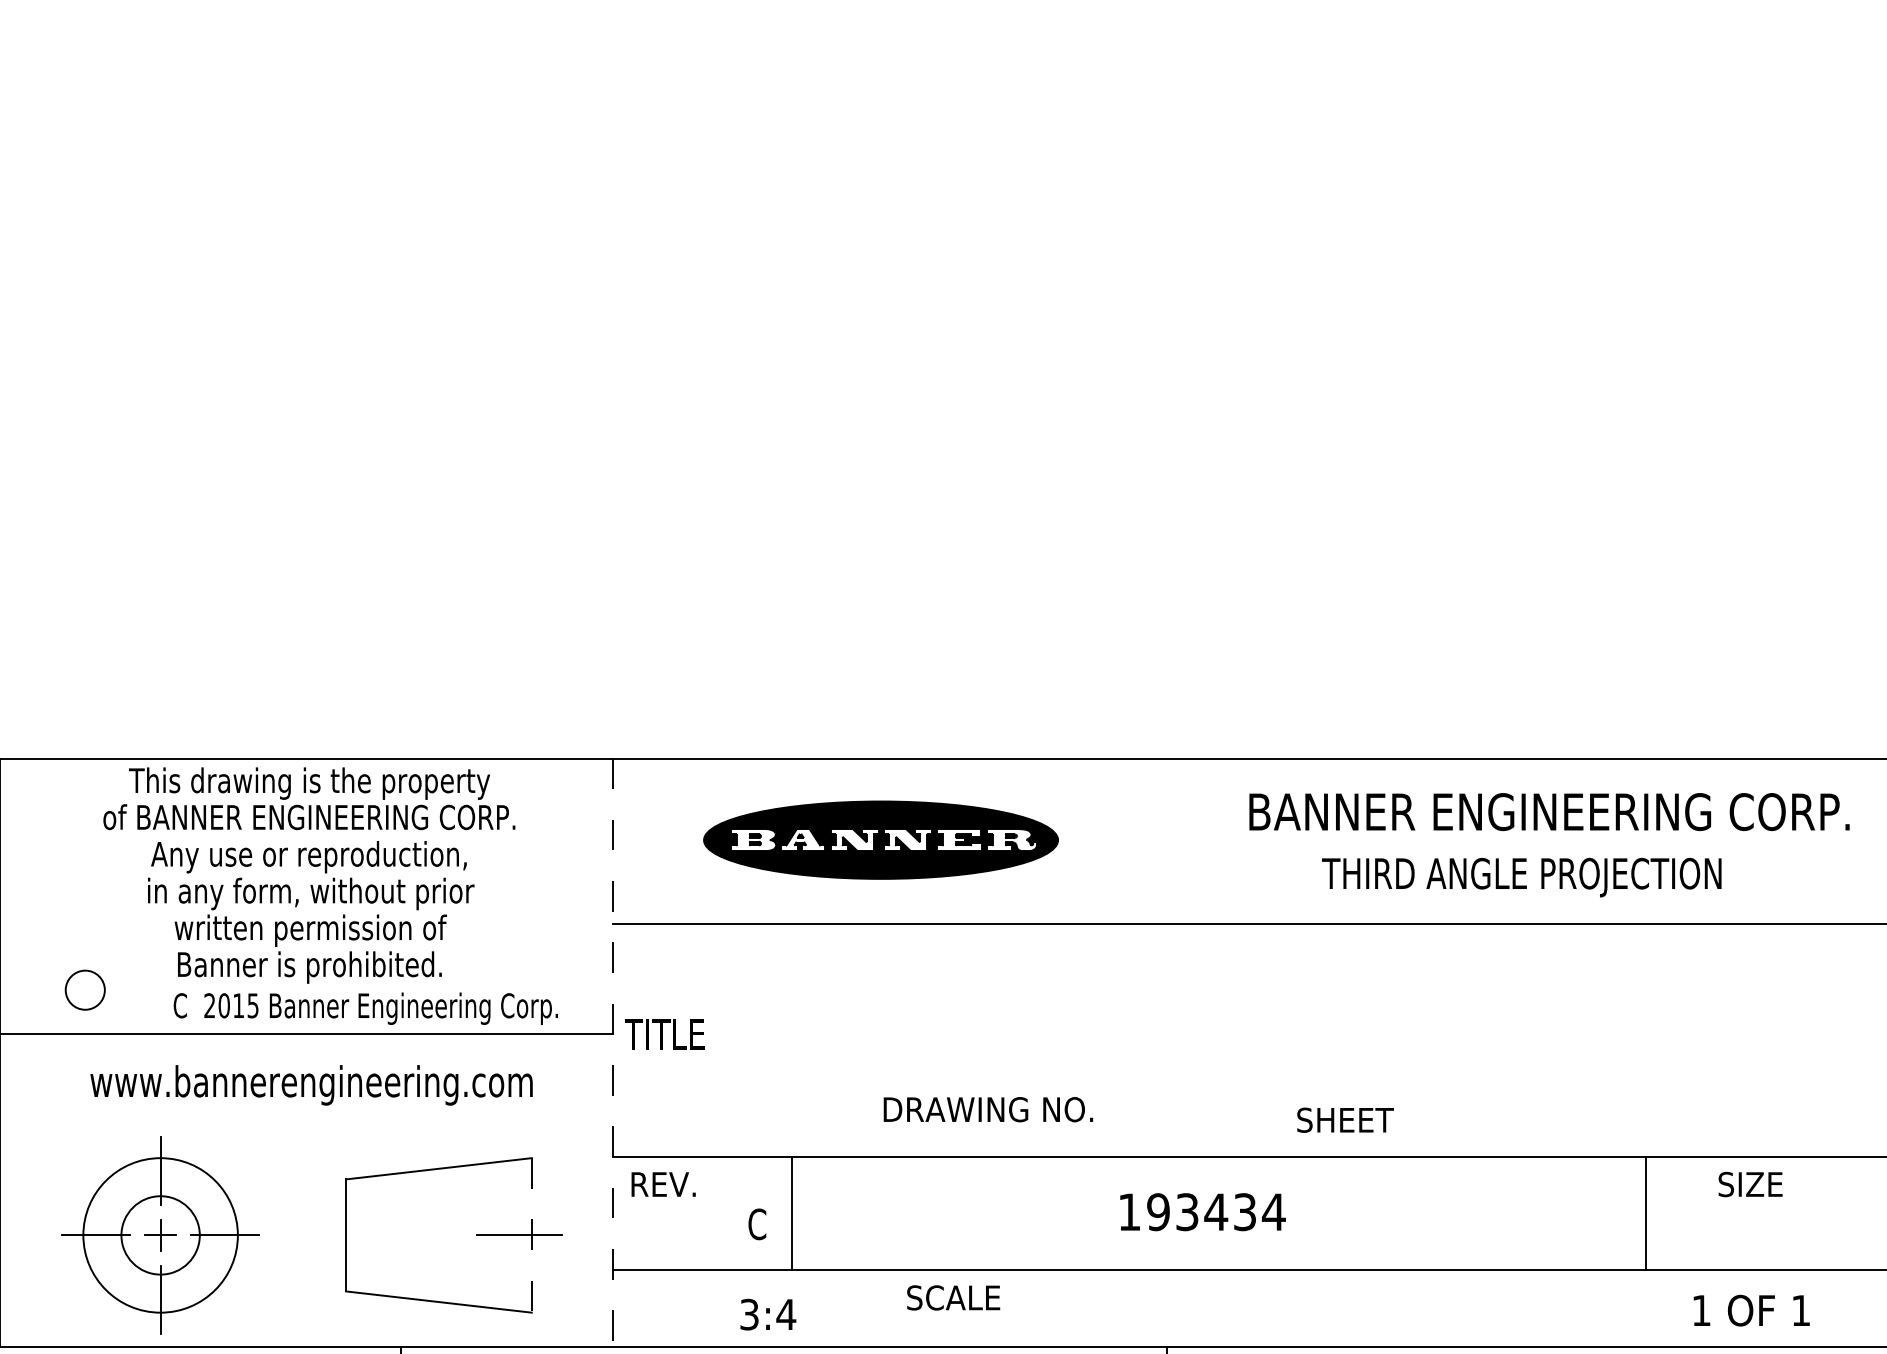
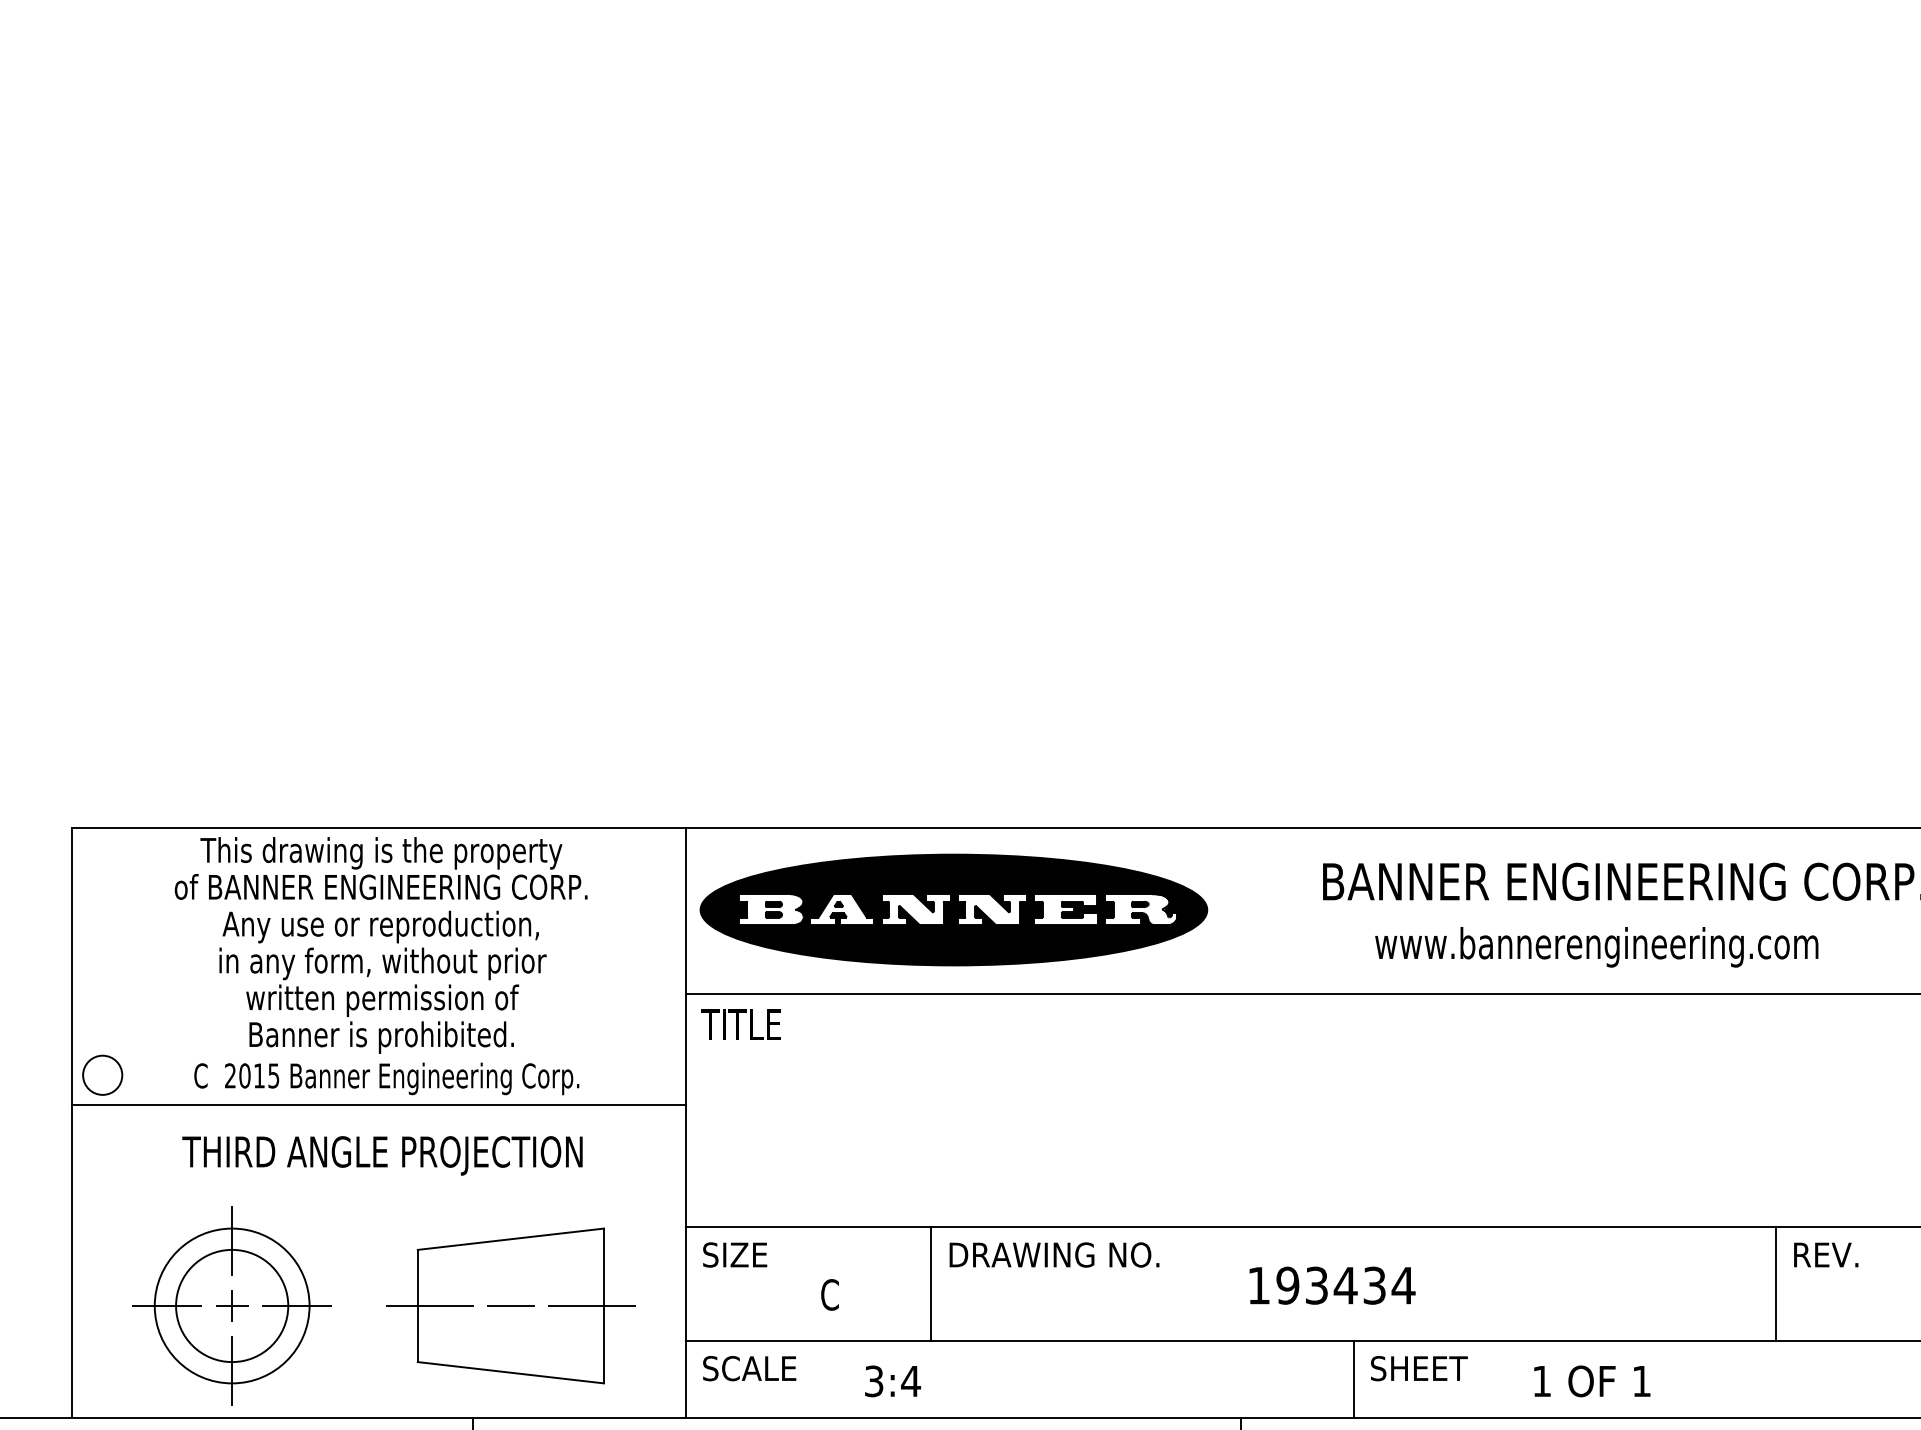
part: (880, 839) -> (953, 909), size x1.43
text: (1522, 877) -> (1596, 947), THIRD ANGLE PROJECTION -> www.bannerengineering.com
circle: (85, 989) -> (102, 1074), moved
text: (365, 1008) -> (386, 1078), moved
text: (664, 1034) -> (740, 1024), moved
line: (613, 1052) -> (685, 1122), dashed -> solid
text: (310, 1085) -> (382, 1155), www.bannerengineering.com -> THIRD ANGLE PROJECTION
text: (988, 1109) -> (1054, 1254), moved
text: (1345, 1120) -> (1419, 1368), moved
text: (663, 1184) -> (735, 1254), REV. -> SIZE
text: (1750, 1184) -> (1825, 1254), SIZE -> REV.
text: (1202, 1211) -> (1332, 1285), moved
line: (791, 1212) -> (931, 1283), moved
line: (1646, 1212) -> (1775, 1283), moved
circle: (160, 1234) -> (232, 1305), size x1.43
line: (357, 1234) -> (429, 1305), added
line: (438, 1234) -> (510, 1305), added
line: (532, 1235) -> (604, 1306), dashed -> solid
text: (953, 1297) -> (749, 1368), moved
line: (1279, 1307) -> (1353, 1378), added
text: (1751, 1310) -> (1592, 1381), moved
text: (767, 1314) -> (892, 1381), moved

